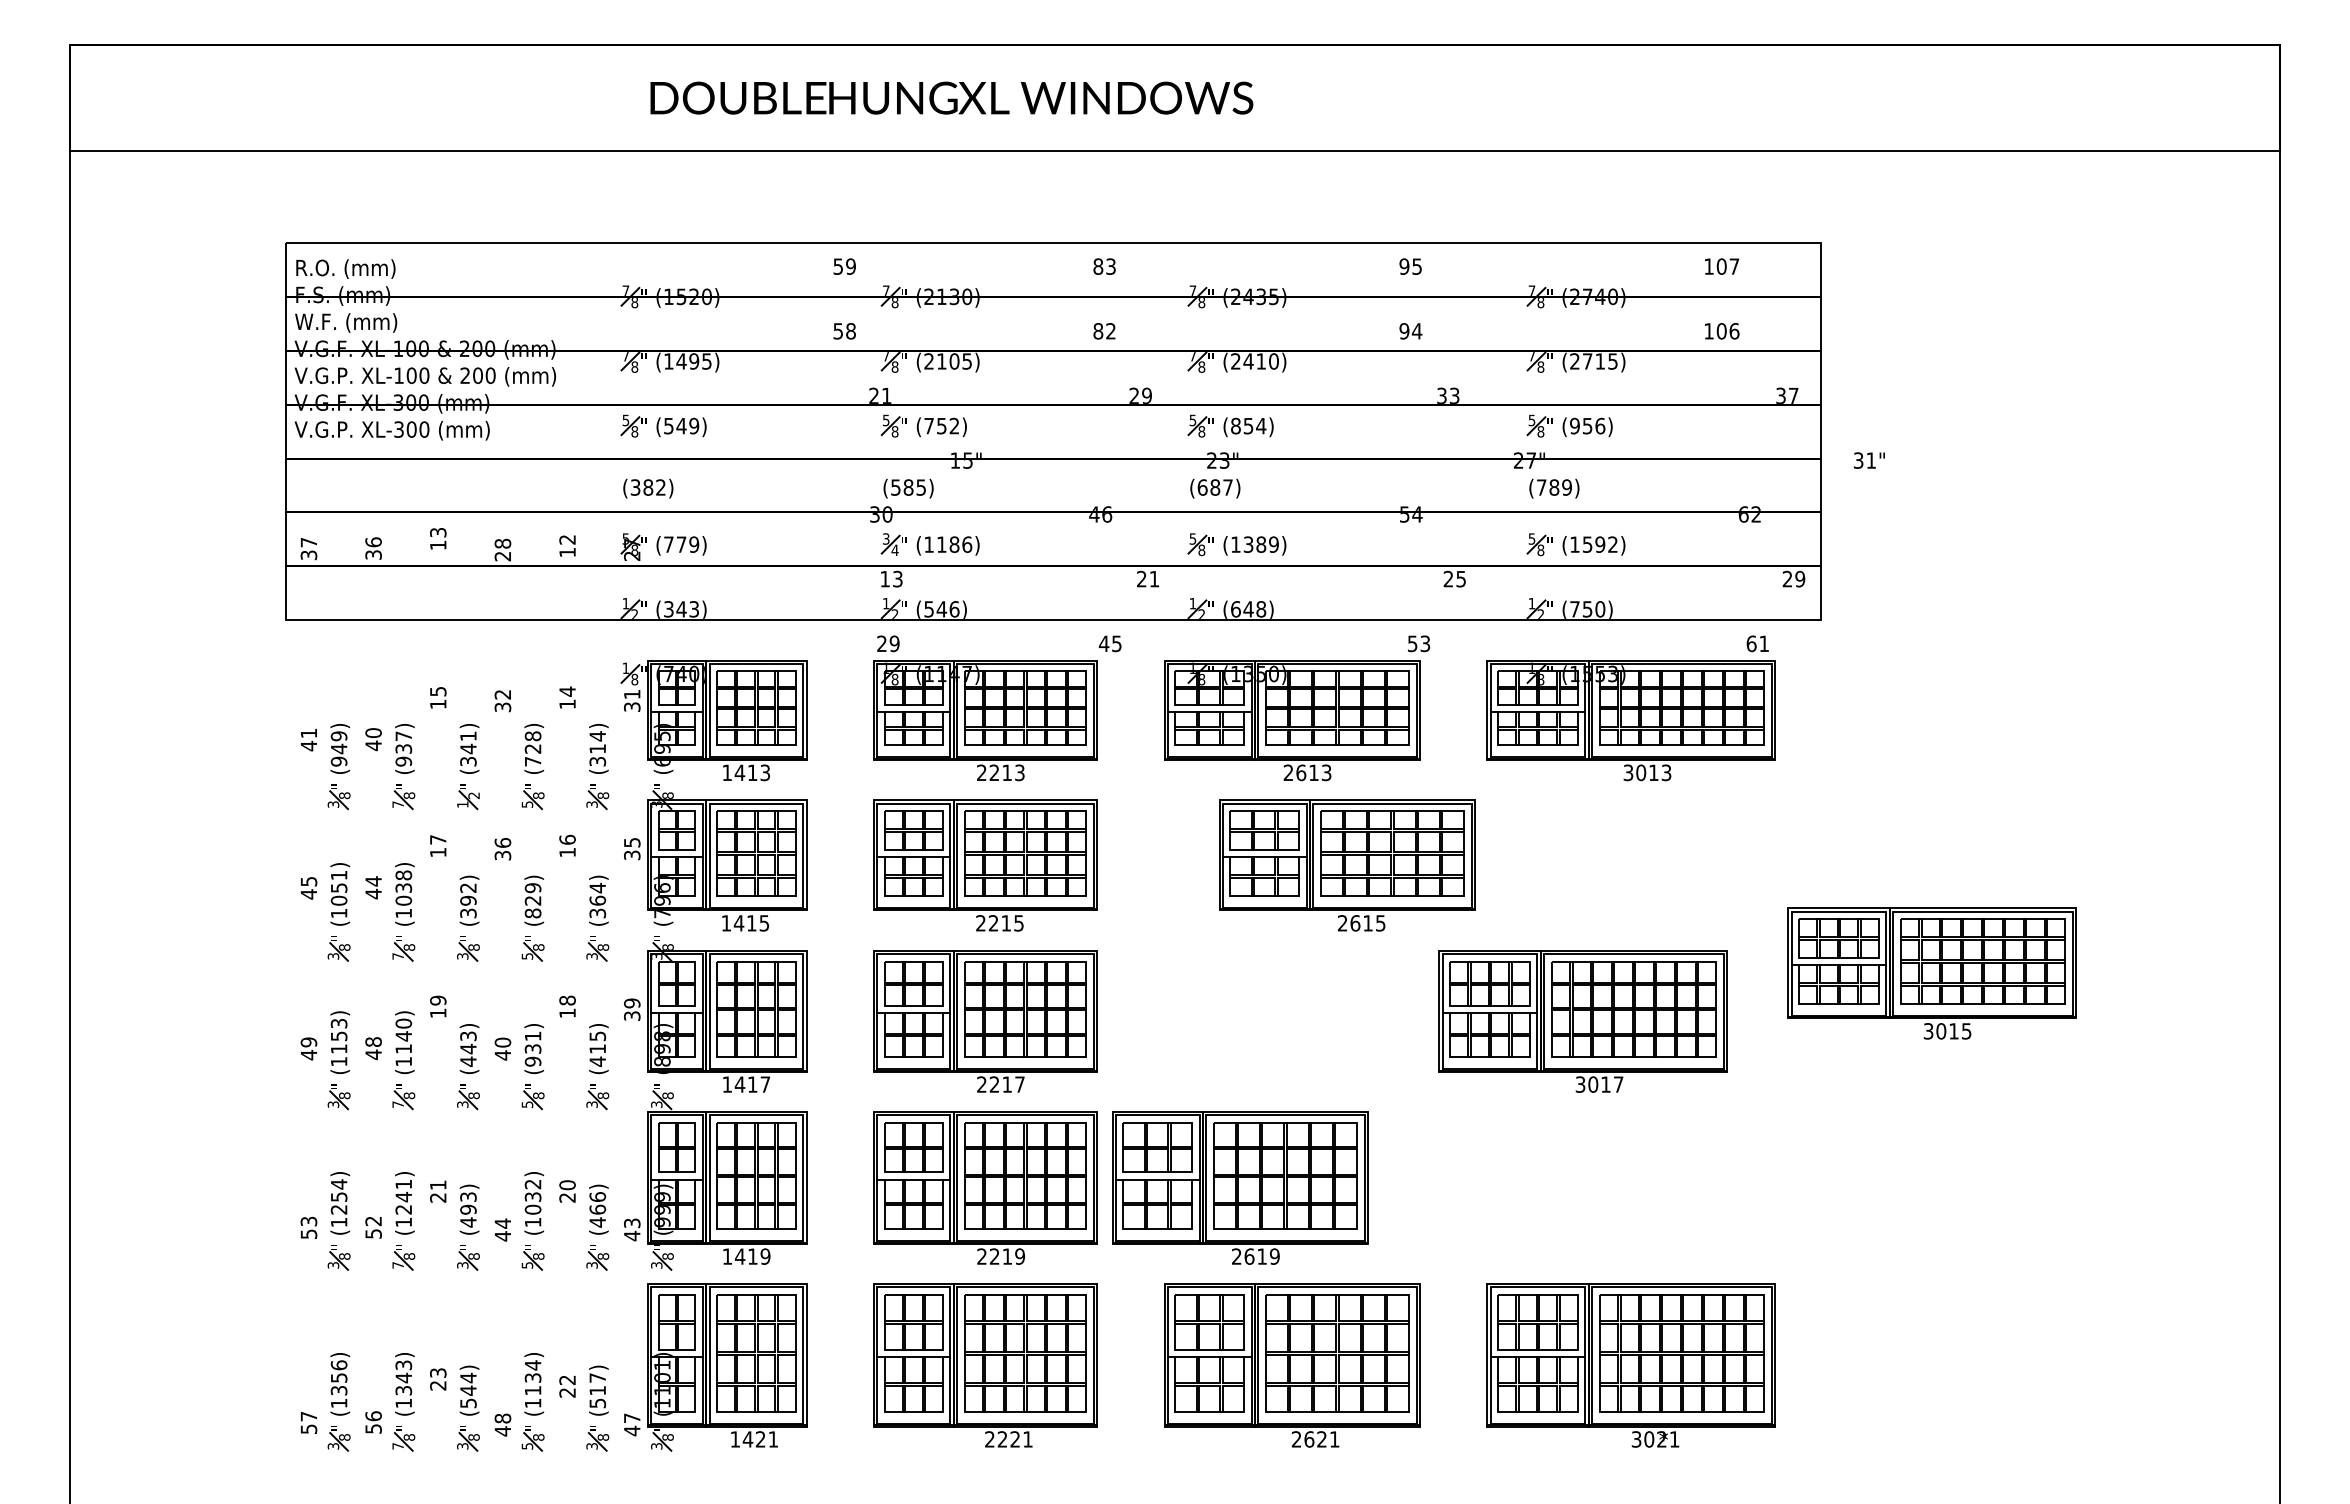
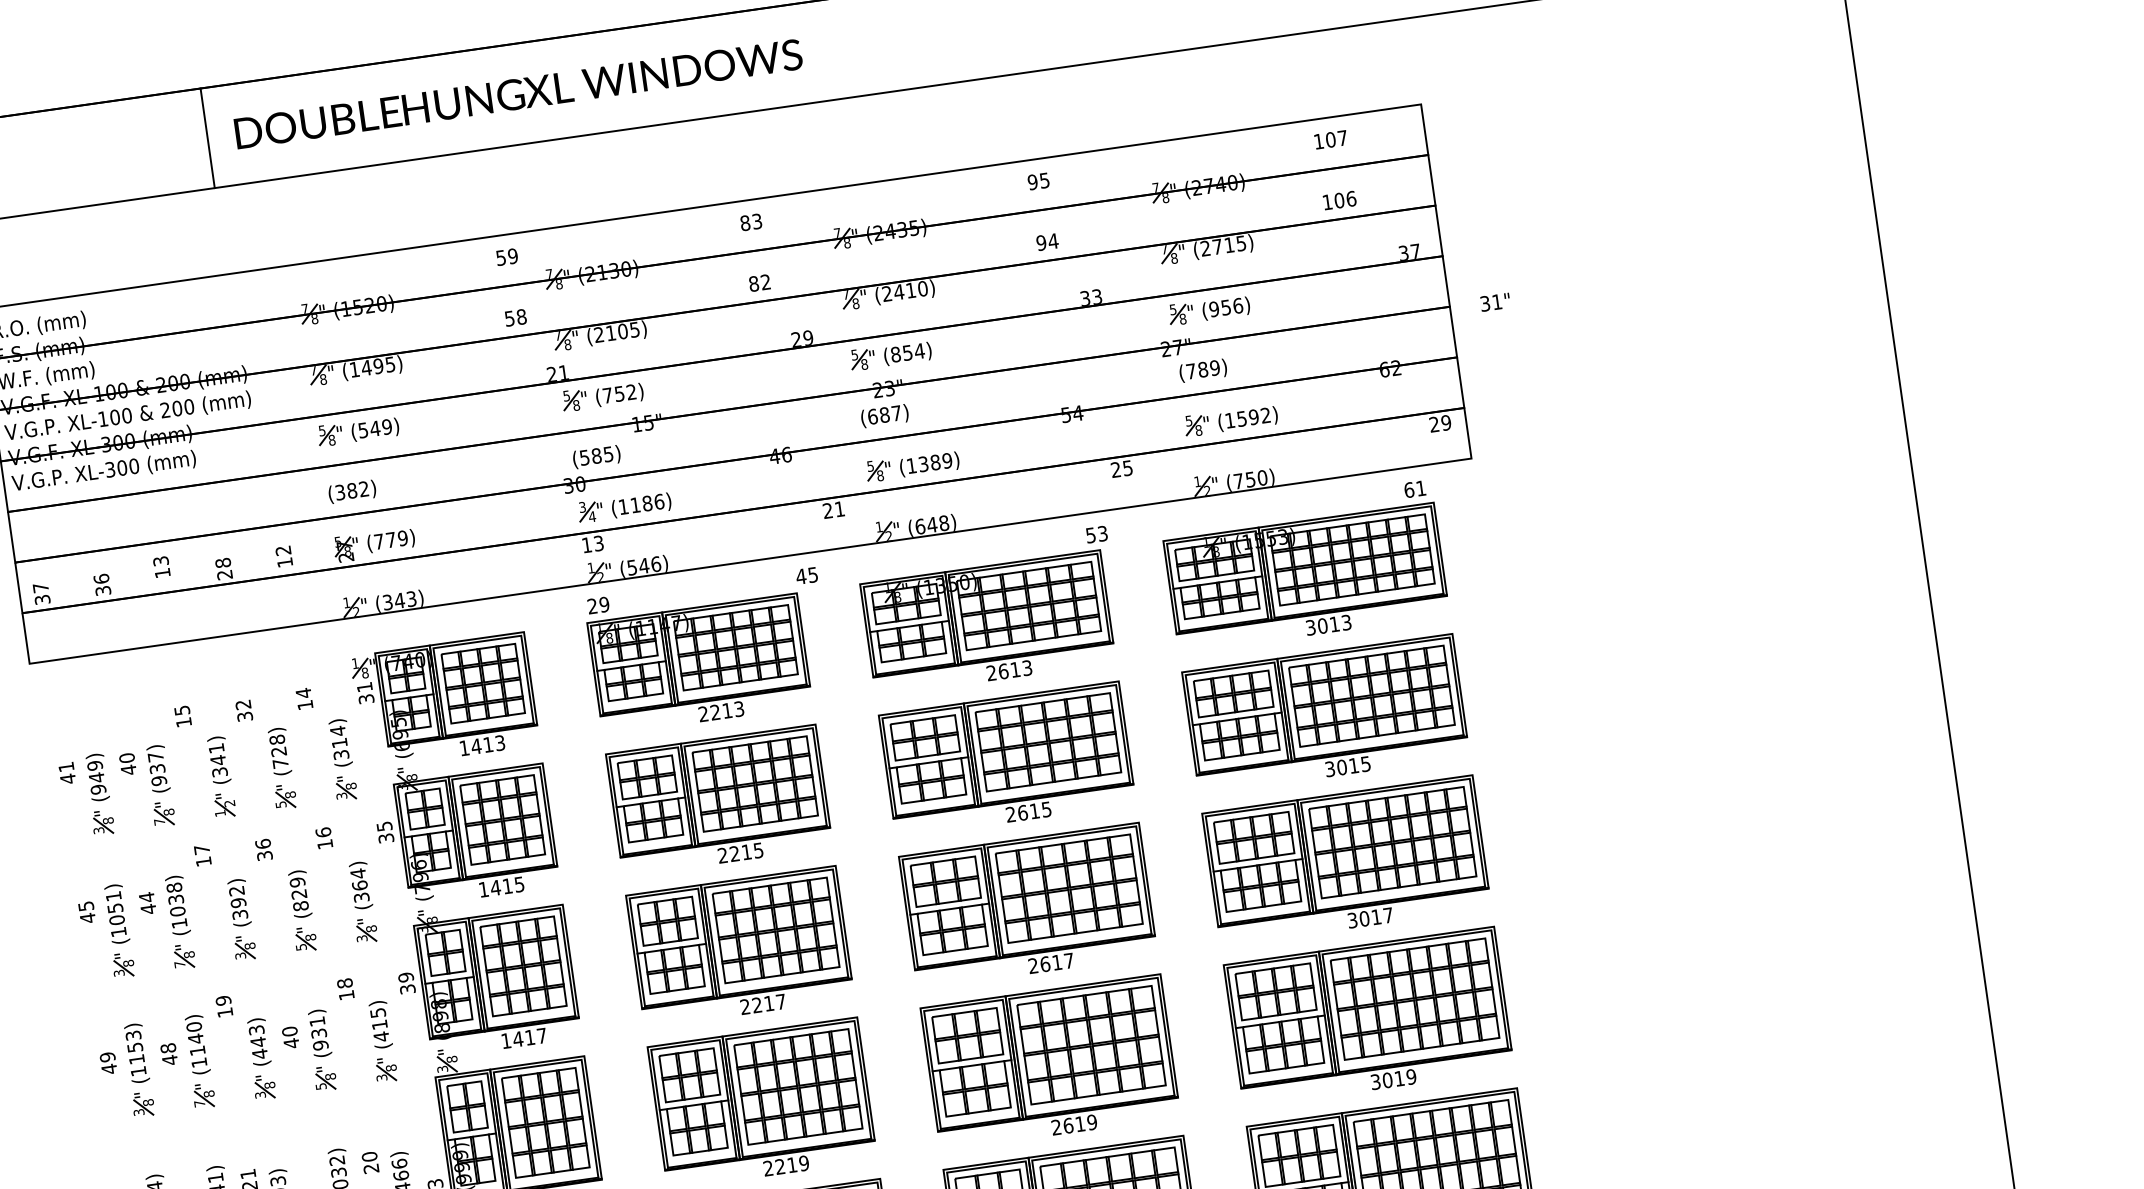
text: (951, 97) -> (518, 93), moved
line: (549, 98) -> (207, 138), added
part: (1347, 865) -> (1007, 759), moved
part: (1931, 973) -> (1325, 714), moved
part: (1292, 1021) -> (1028, 906), added
part: (1582, 1021) -> (1346, 861), moved
part: (1240, 1187) -> (1050, 1062), moved
part: (1630, 1187) -> (1368, 1016), added

